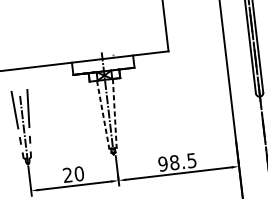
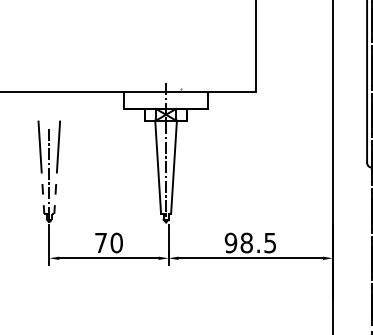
line: (115, 113) -> (174, 167), dashed -> solid
line: (103, 114) -> (158, 167), dashed -> solid
text: (67, 174) -> (100, 242), 20 -> 70

